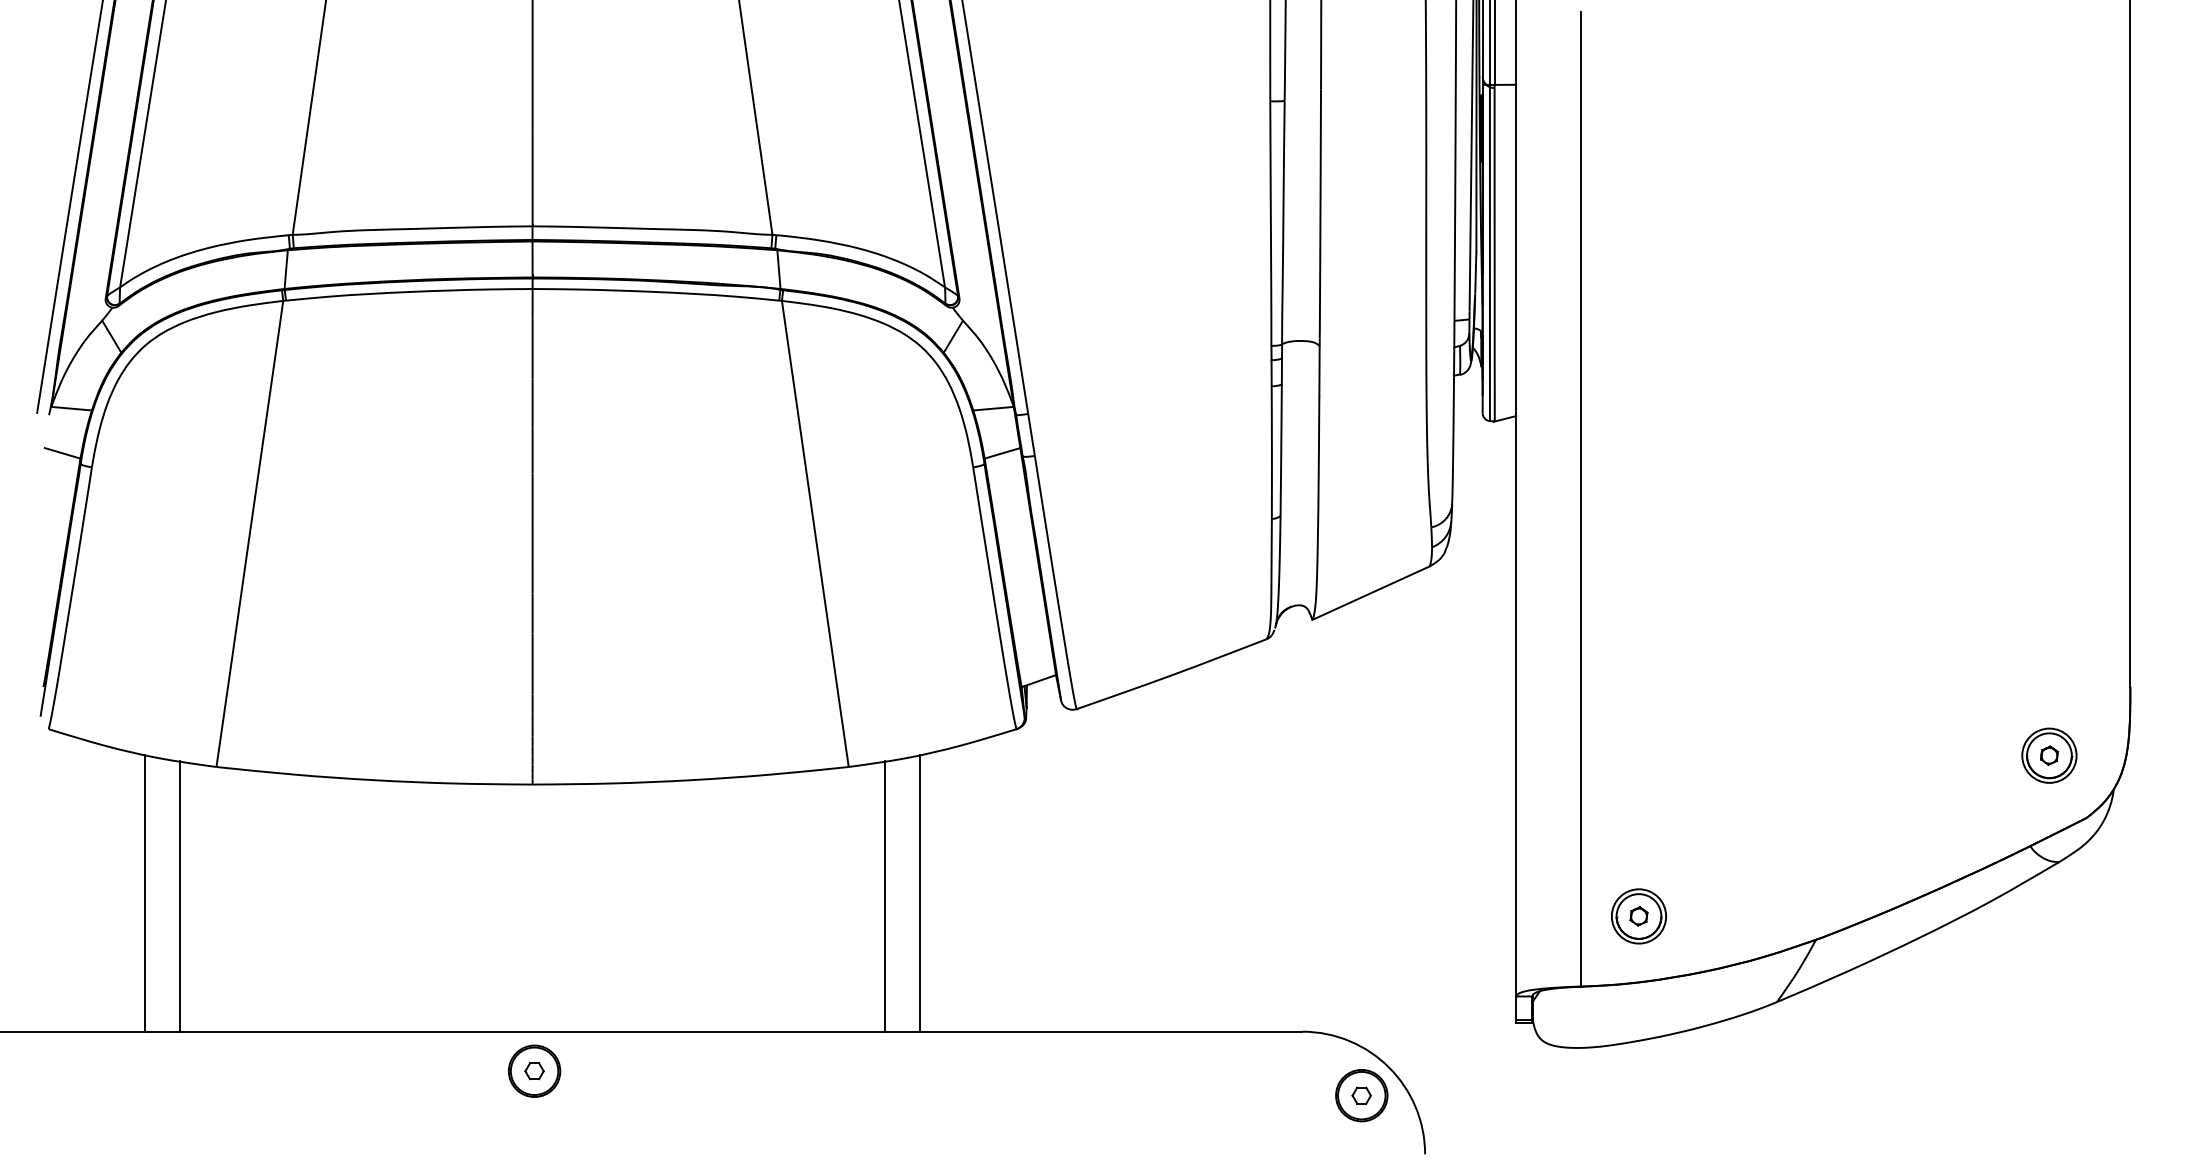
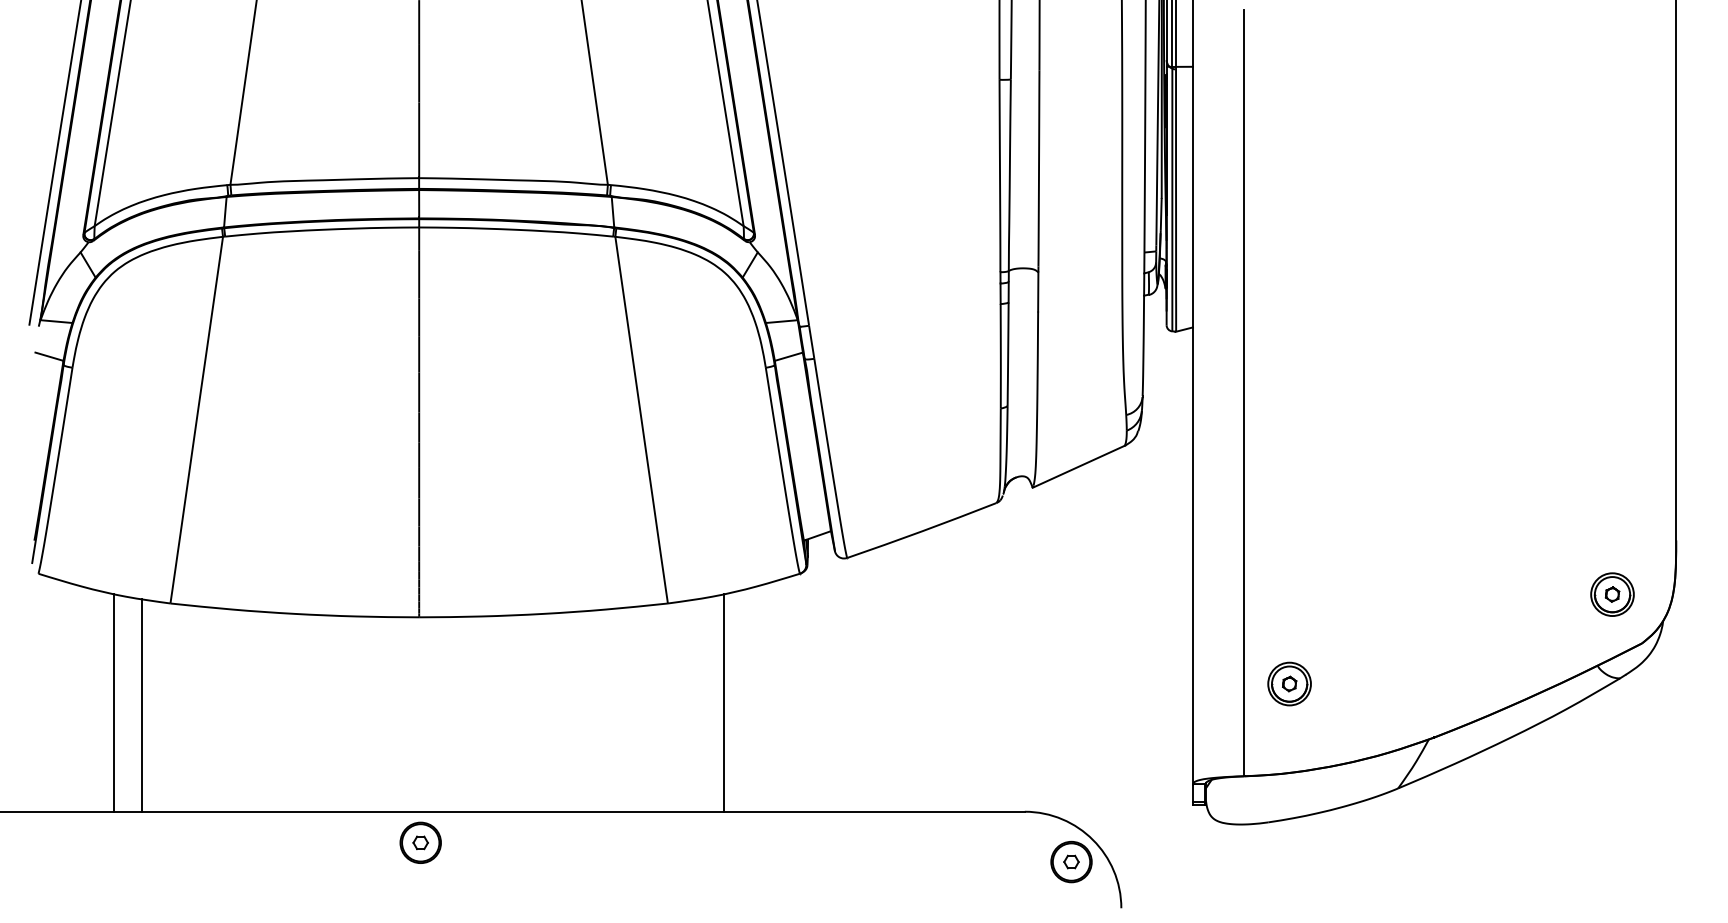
line: (885, 896) -> (696, 705), removed
part: (1638, 915) -> (1289, 683), moved

